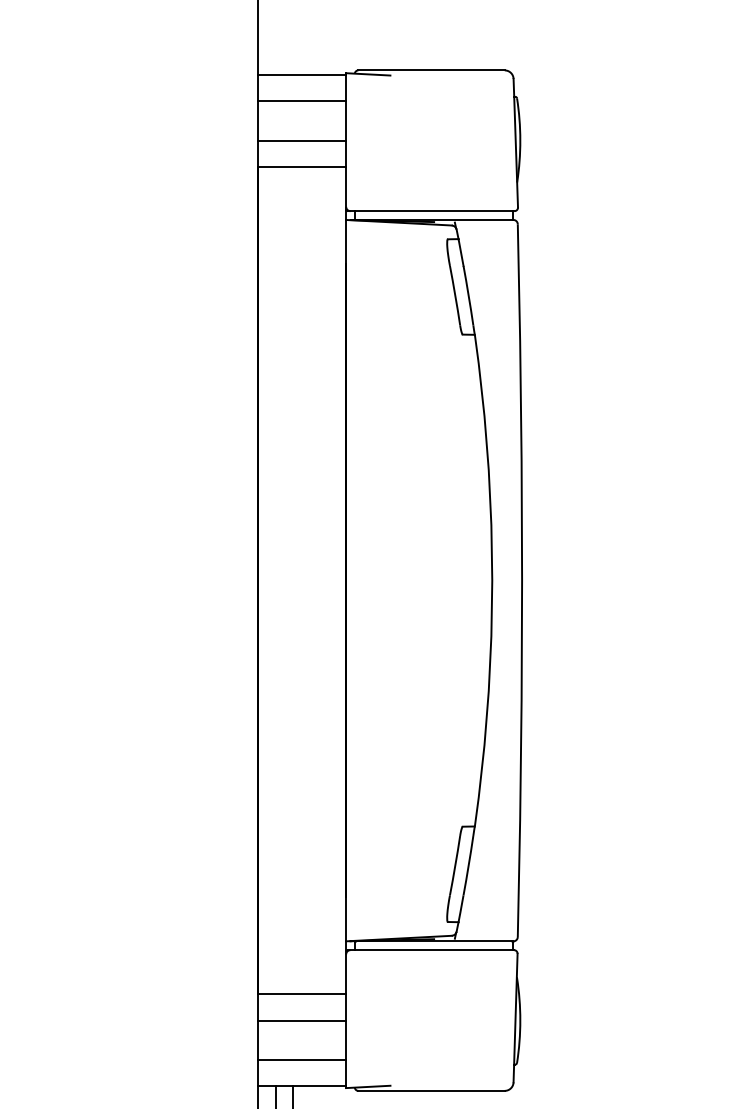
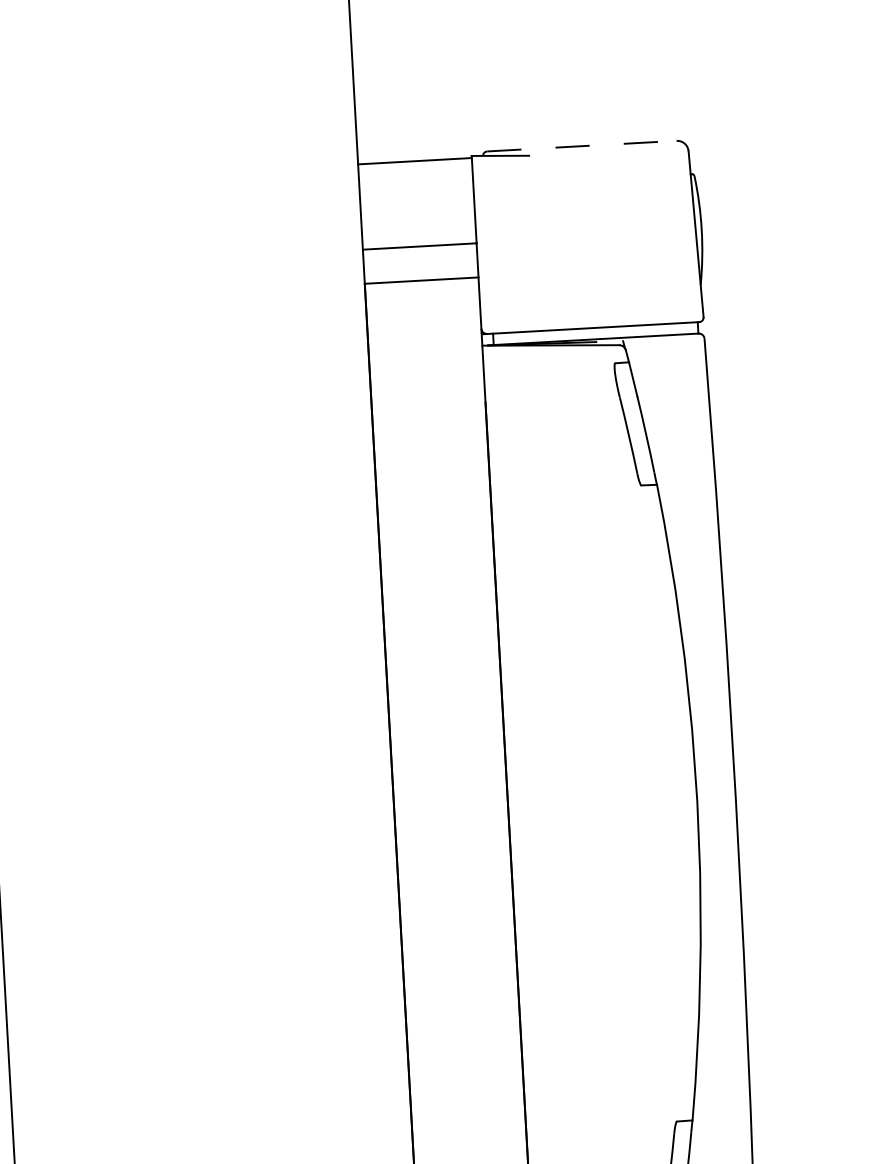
line: (432, 70) -> (583, 146), solid -> dashed
line: (302, 101) -> (417, 195), removed

